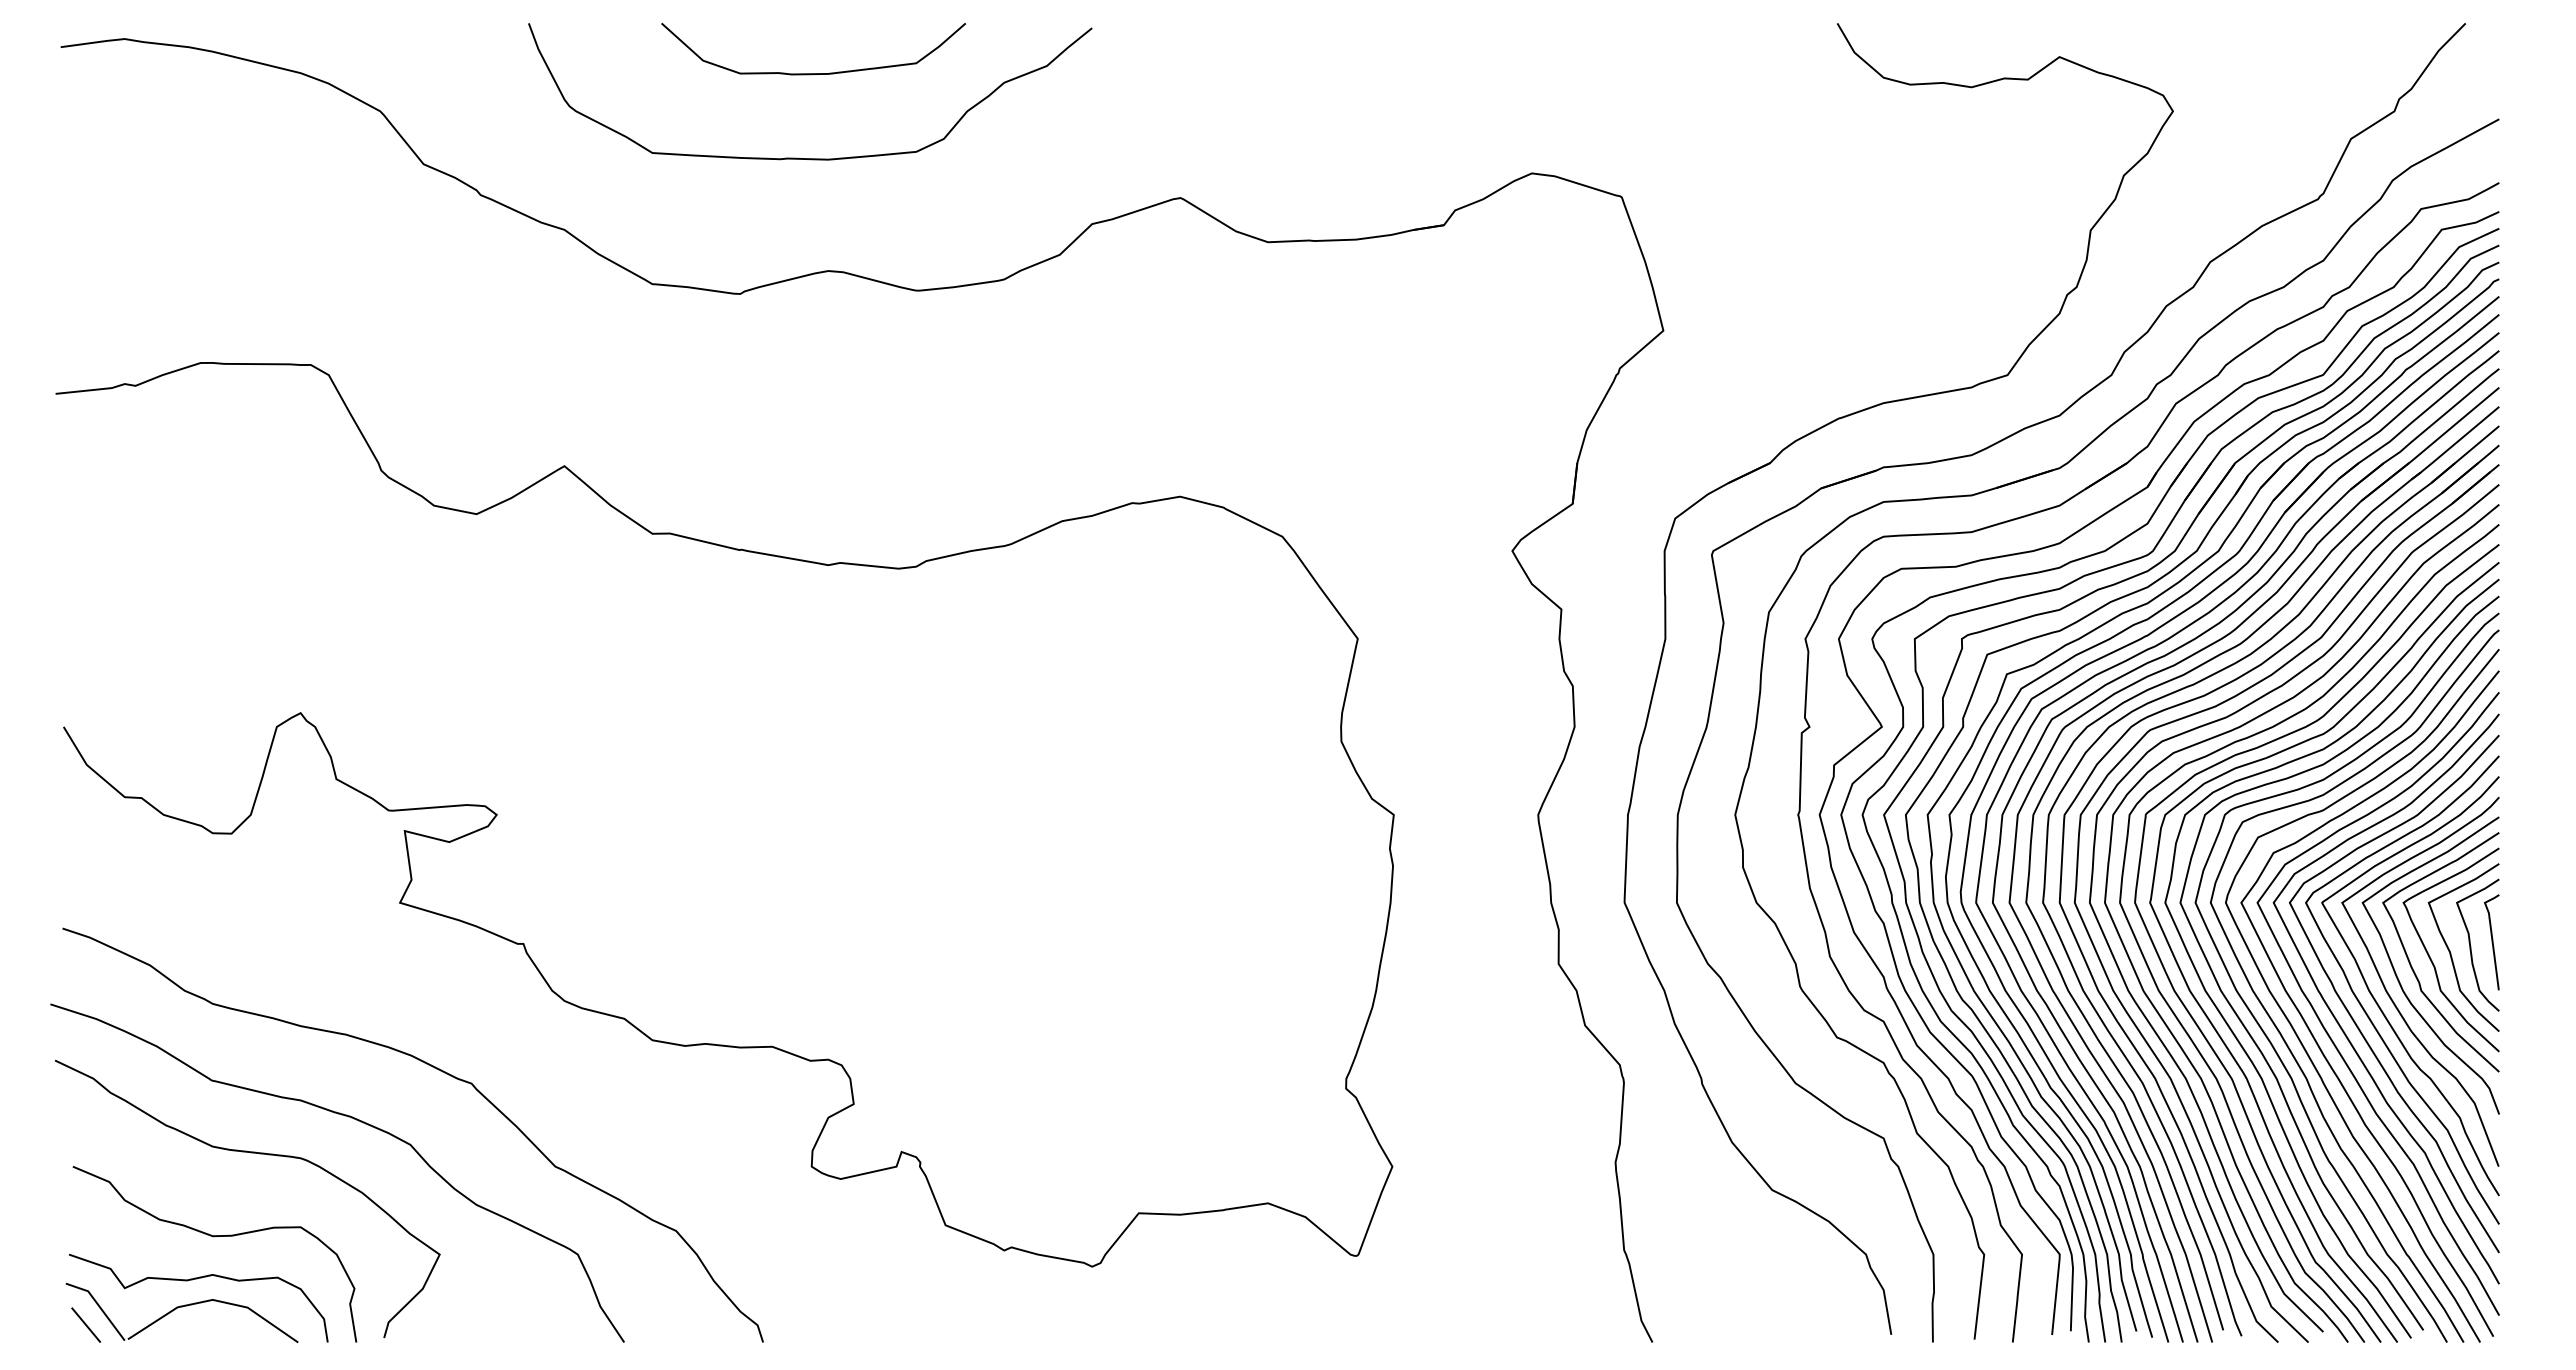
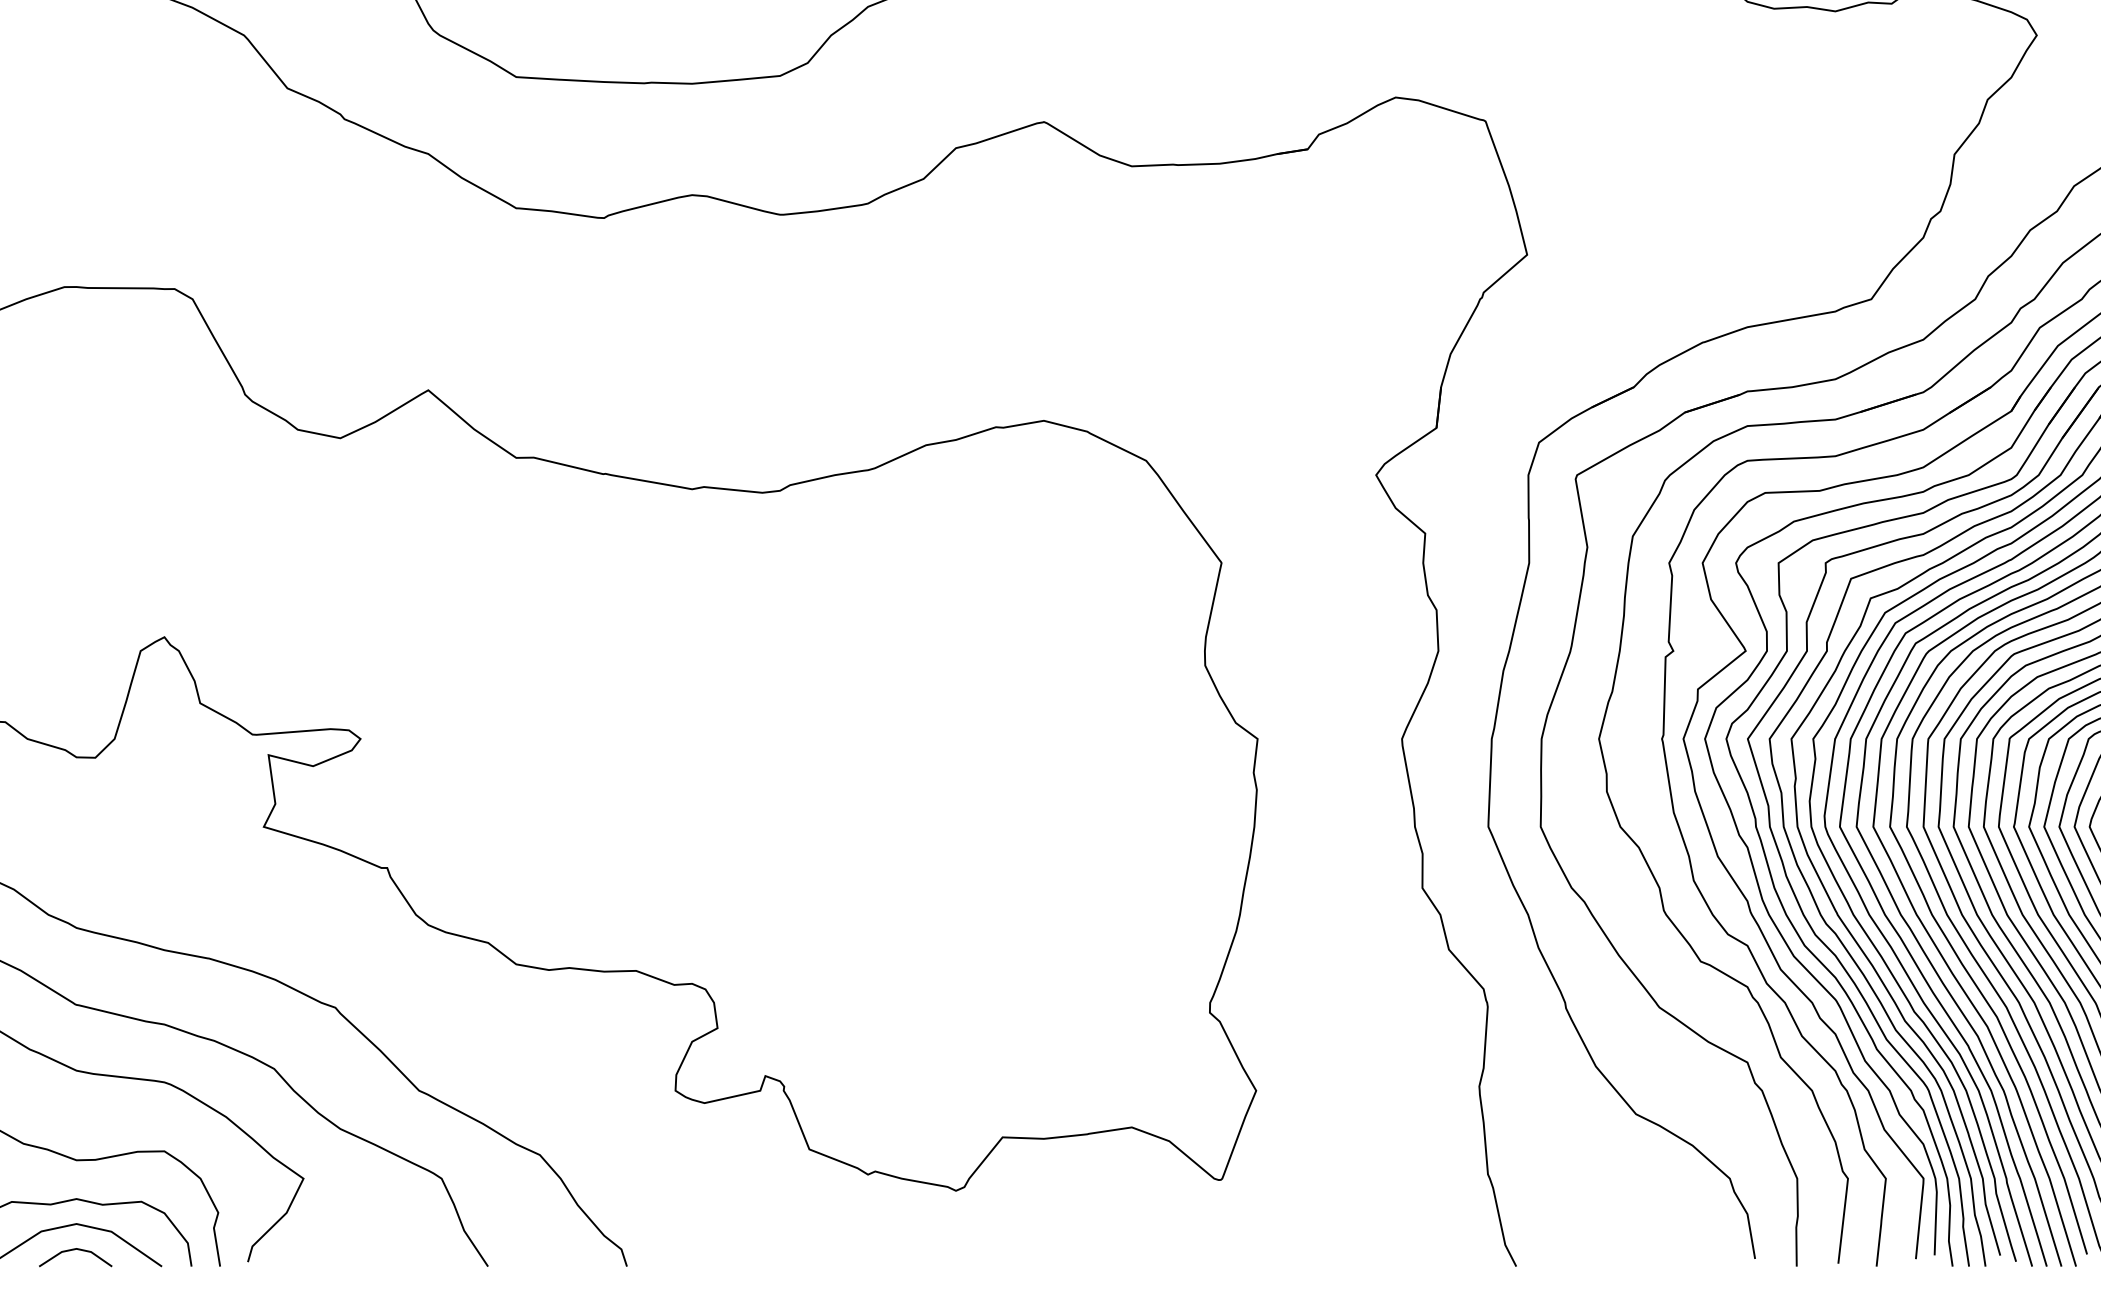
line: (210, 1326) -> (74, 1250), added

